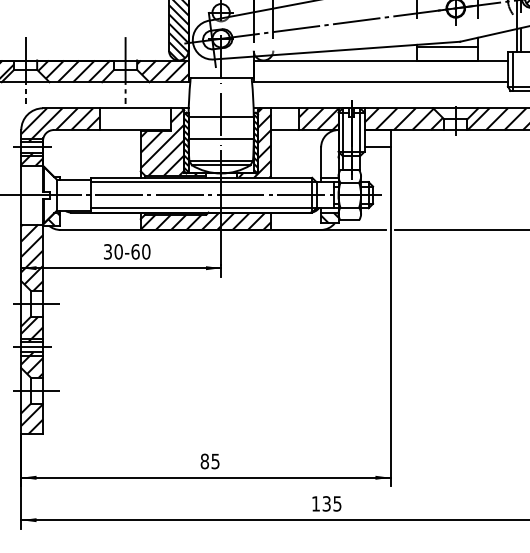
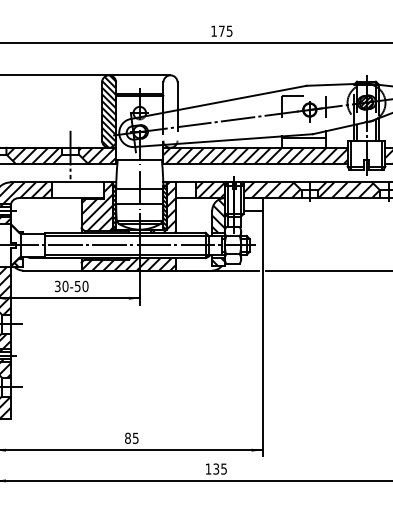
hatch: (380, 71) -> (255, 155), added
hatch: (329, 153) -> (218, 215), added
text: (135, 251) -> (77, 286), 30-60 -> 30-50

